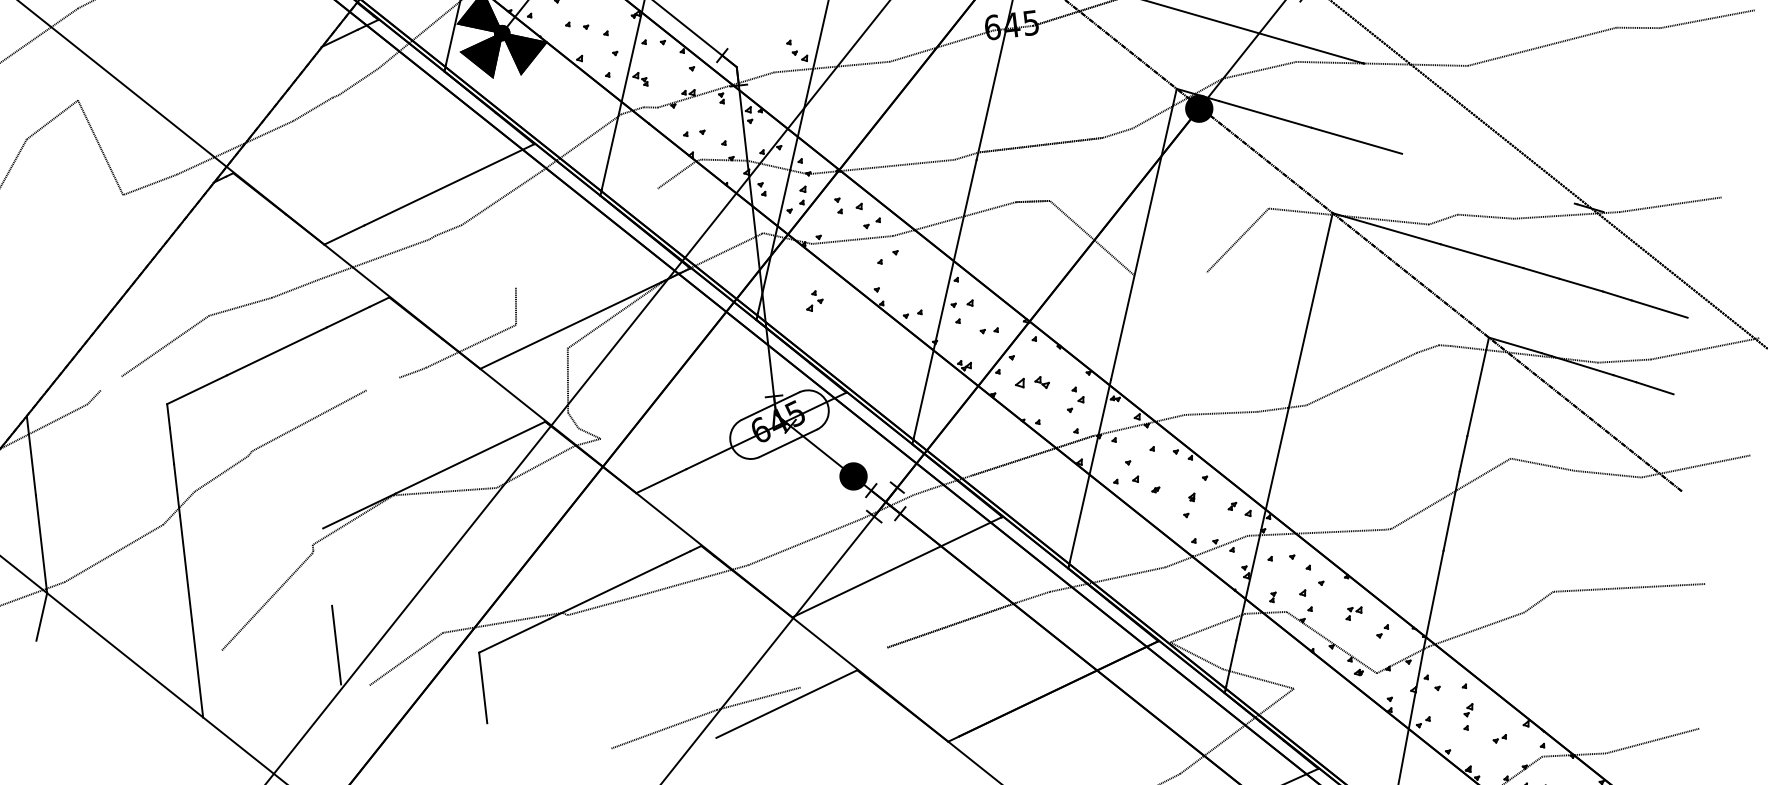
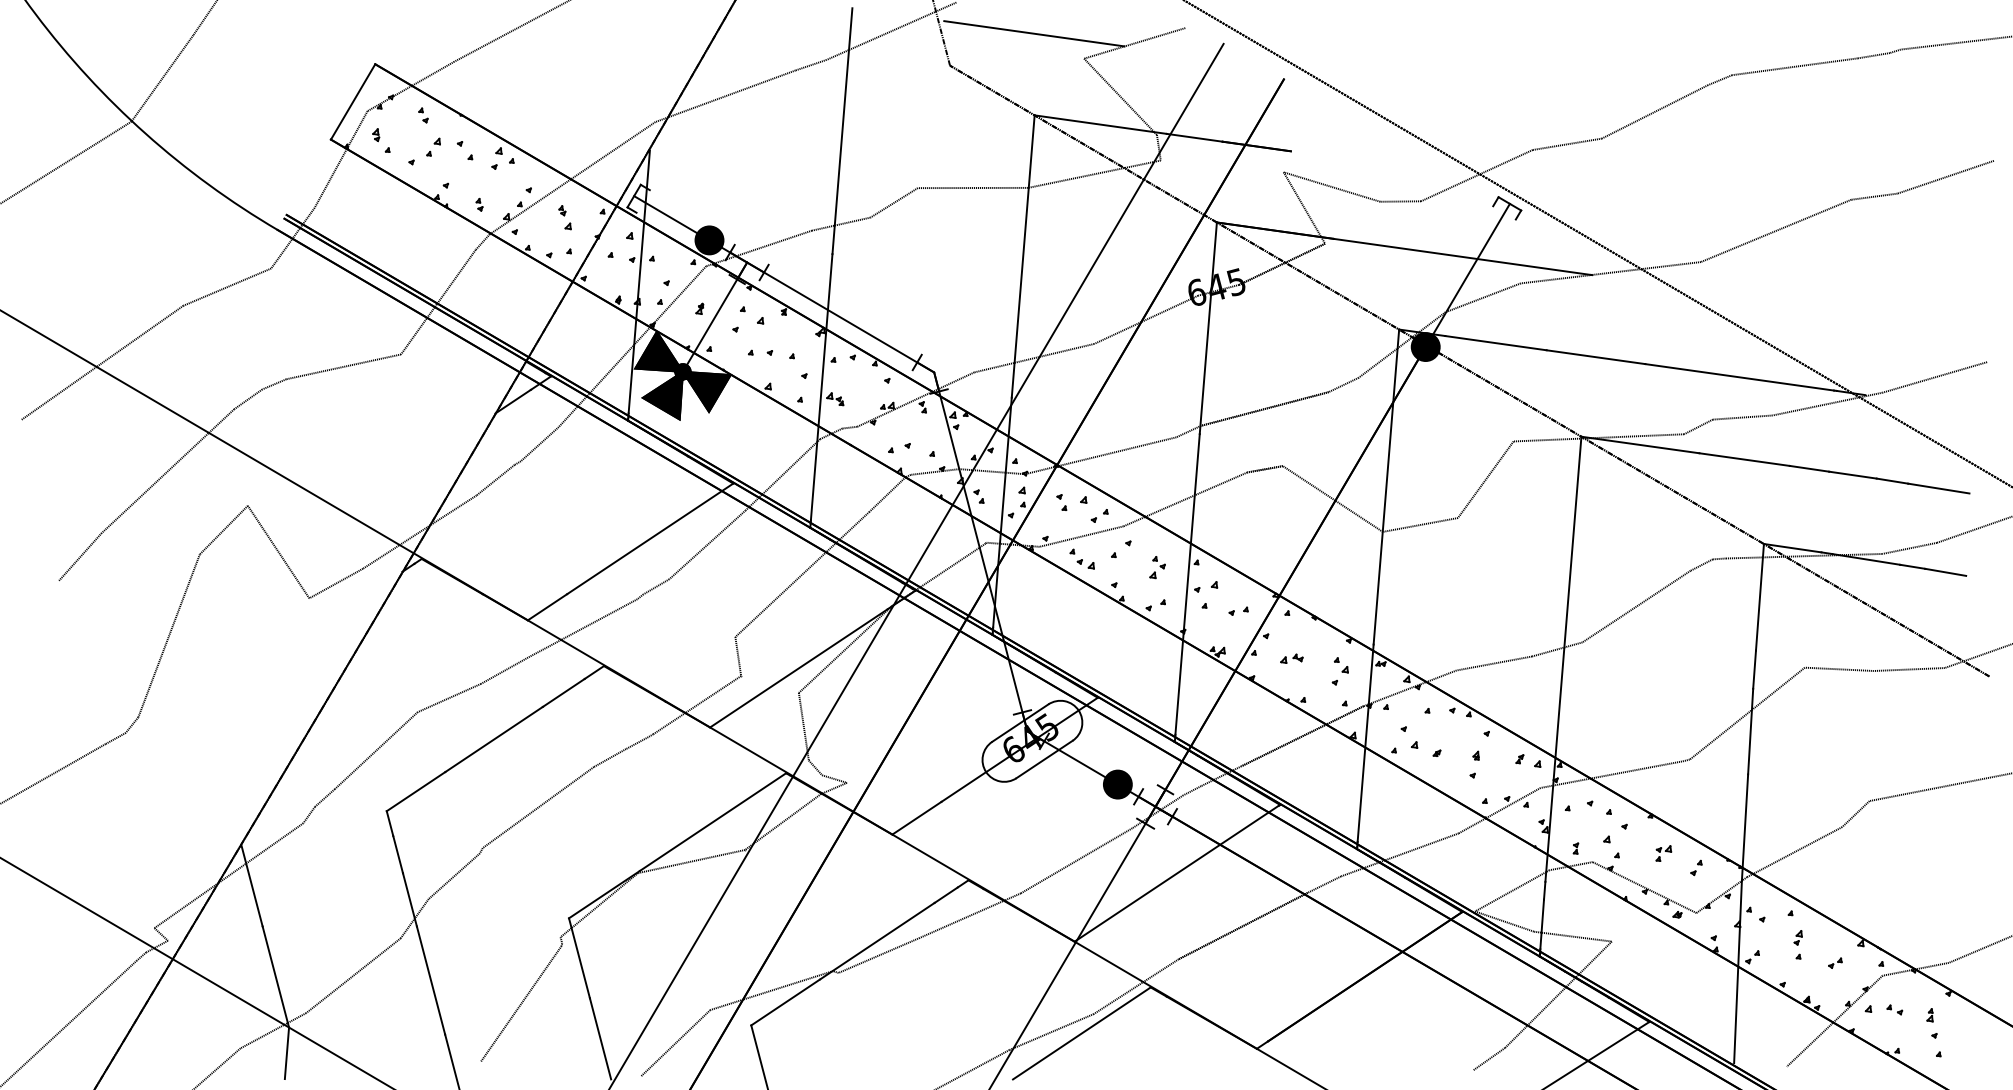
part: (796, 49) -> (1081, 558), moved
line: (1488, 178) -> (1739, 377), added
line: (586, 238) -> (802, 574), added
line: (1169, 273) -> (1419, 524), added
part: (815, 301) -> (1157, 567), moved
part: (1032, 381) -> (1291, 658), size x0.62
line: (110, 383) -> (324, 797), added
line: (382, 384) -> (609, 758), added
line: (327, 567) -> (579, 958), added
line: (843, 667) -> (1135, 986), added

